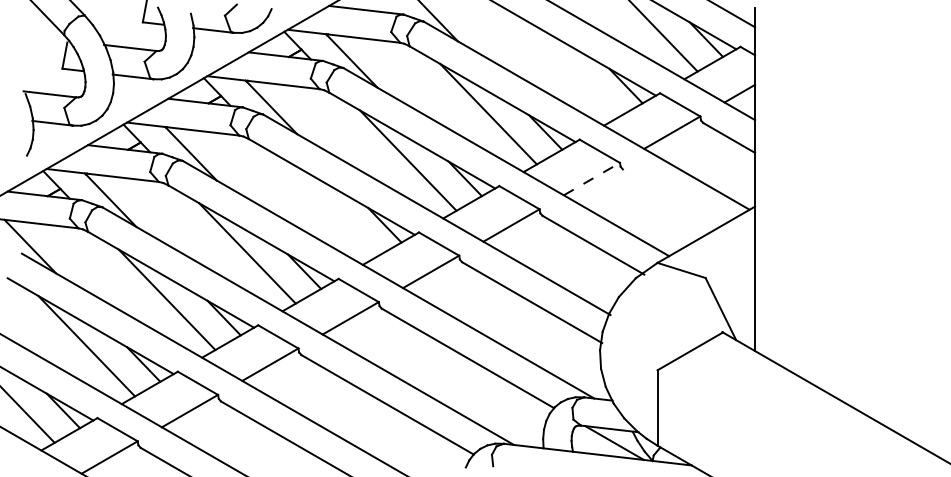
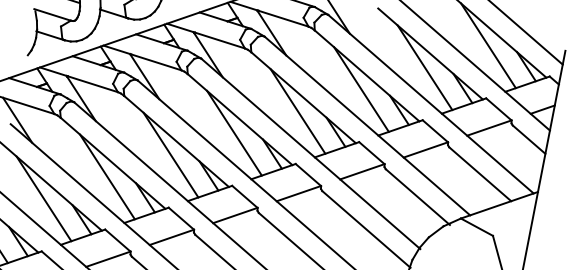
line: (568, 67) -> (424, 67), added
line: (592, 178) -> (426, 149), dashed -> solid
line: (671, 197) -> (479, 173), added
line: (327, 206) -> (234, 132), added

